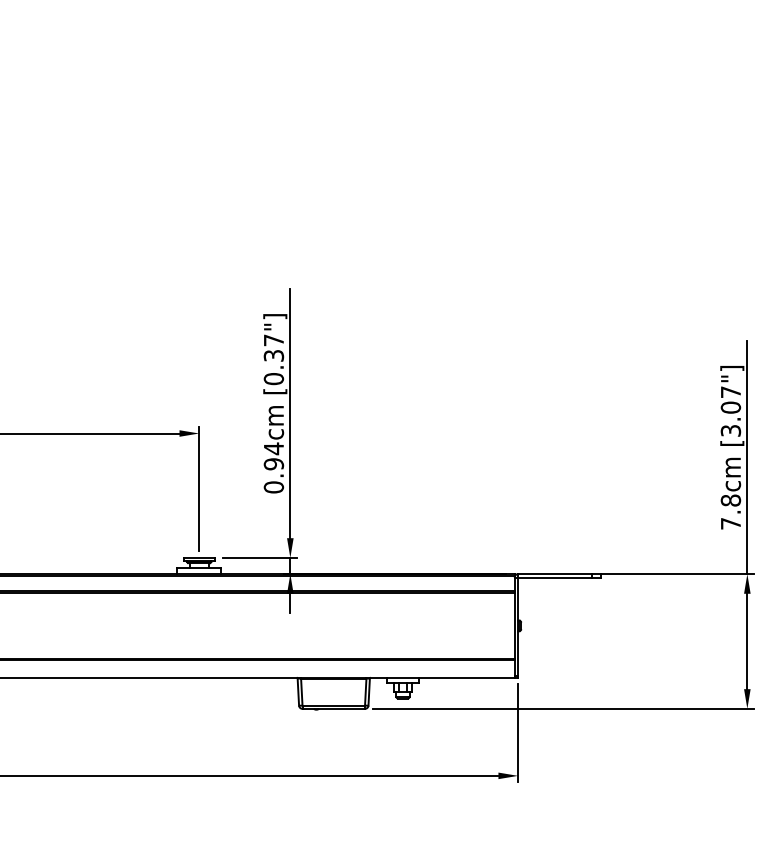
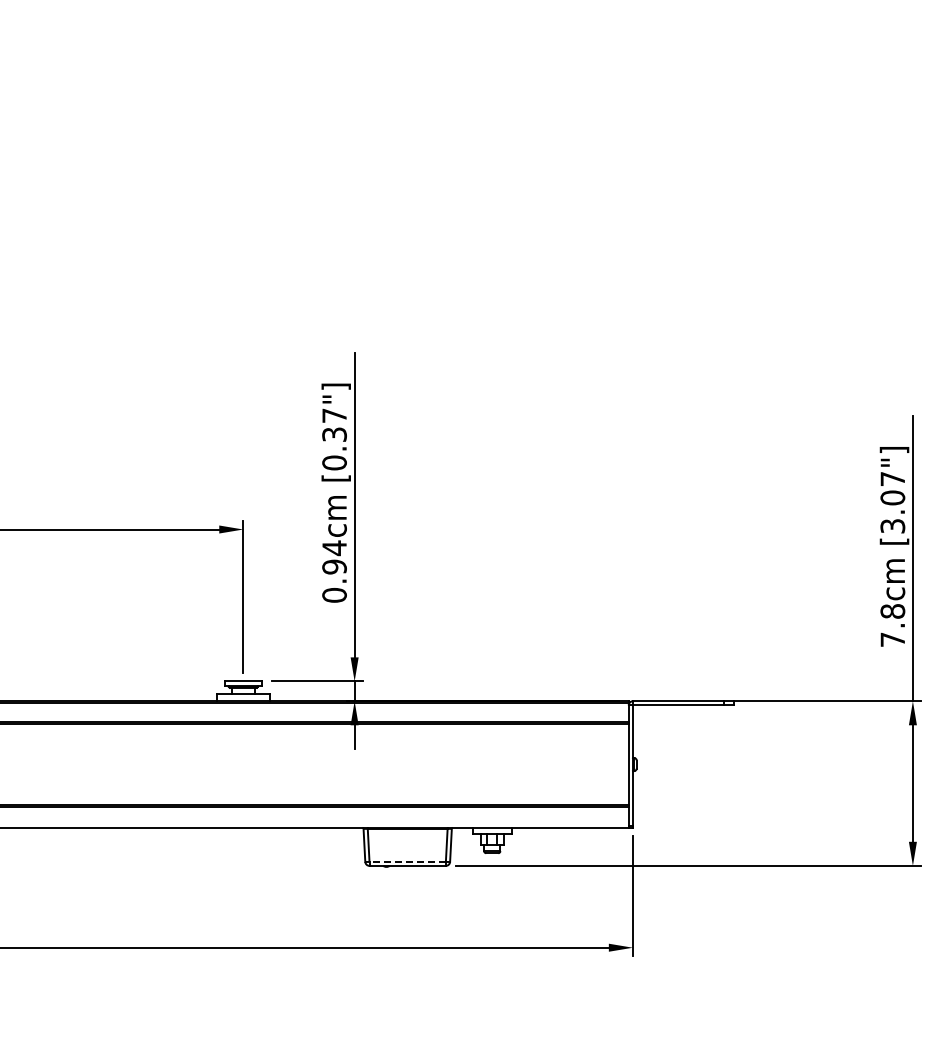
line: (333, 705) -> (407, 861), solid -> dashed

